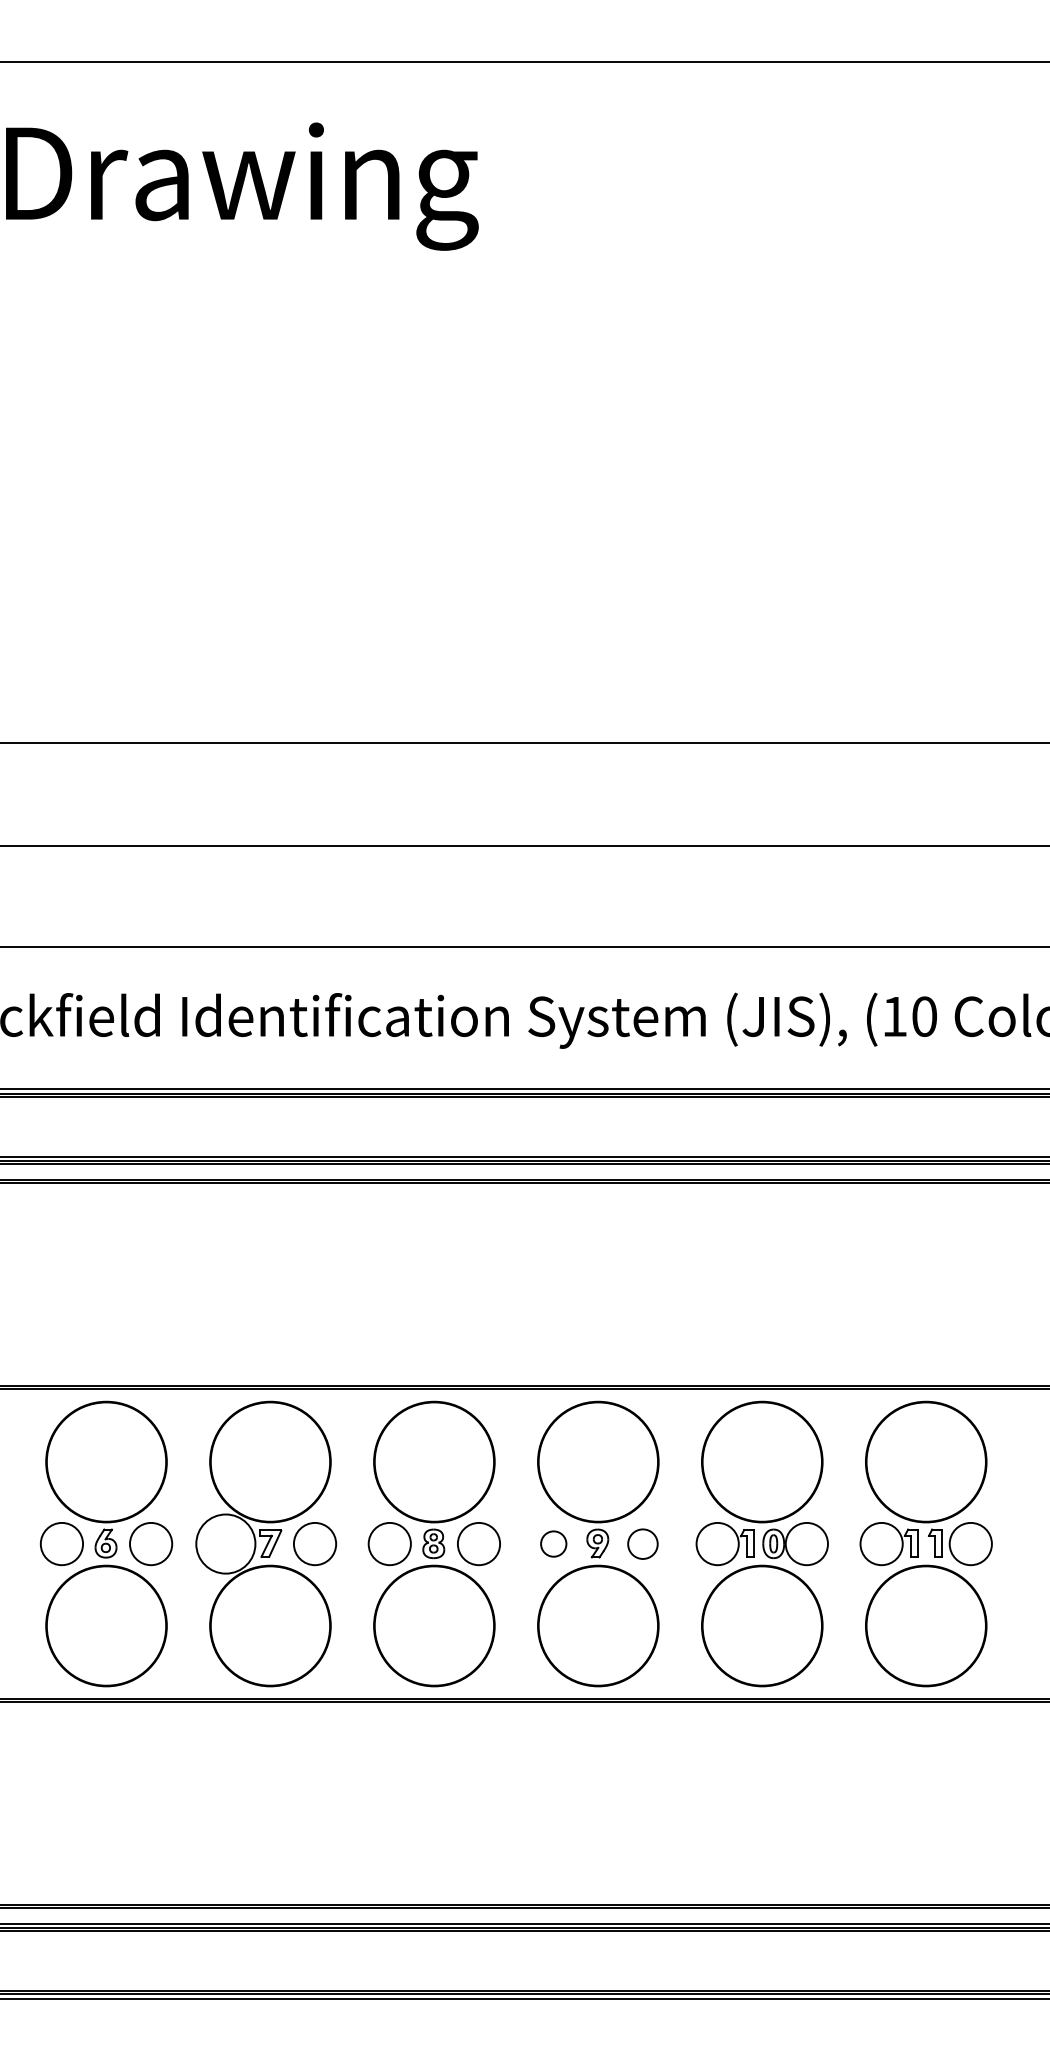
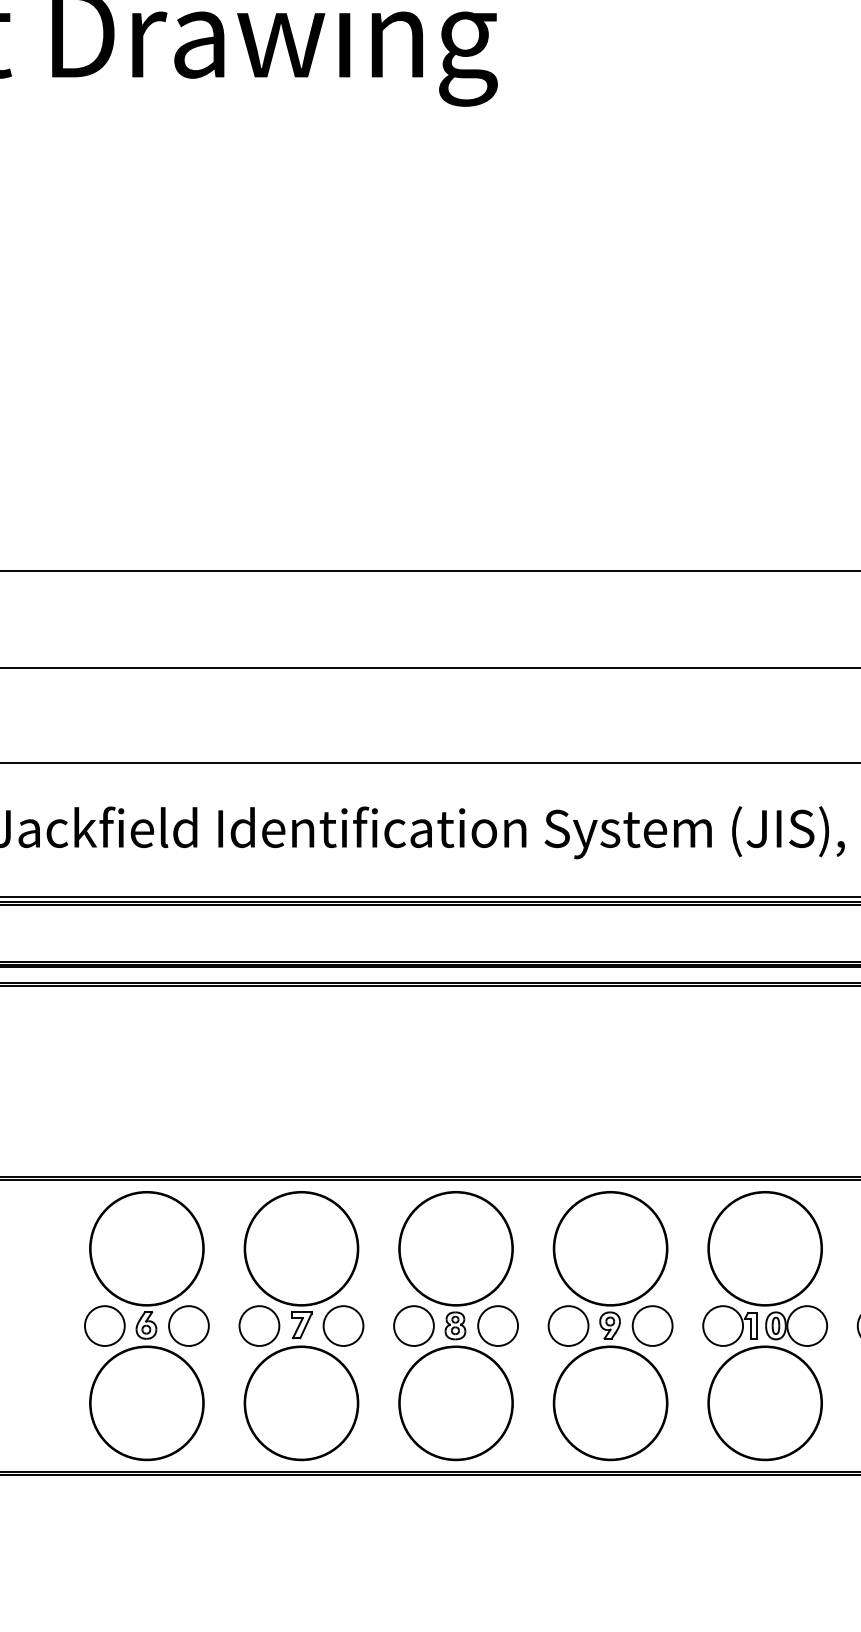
circle: (225, 1543) -> (259, 1325), size x0.71
circle: (553, 1543) -> (568, 1325), size x1.67
circle: (642, 1544) -> (652, 1326), size x1.43

